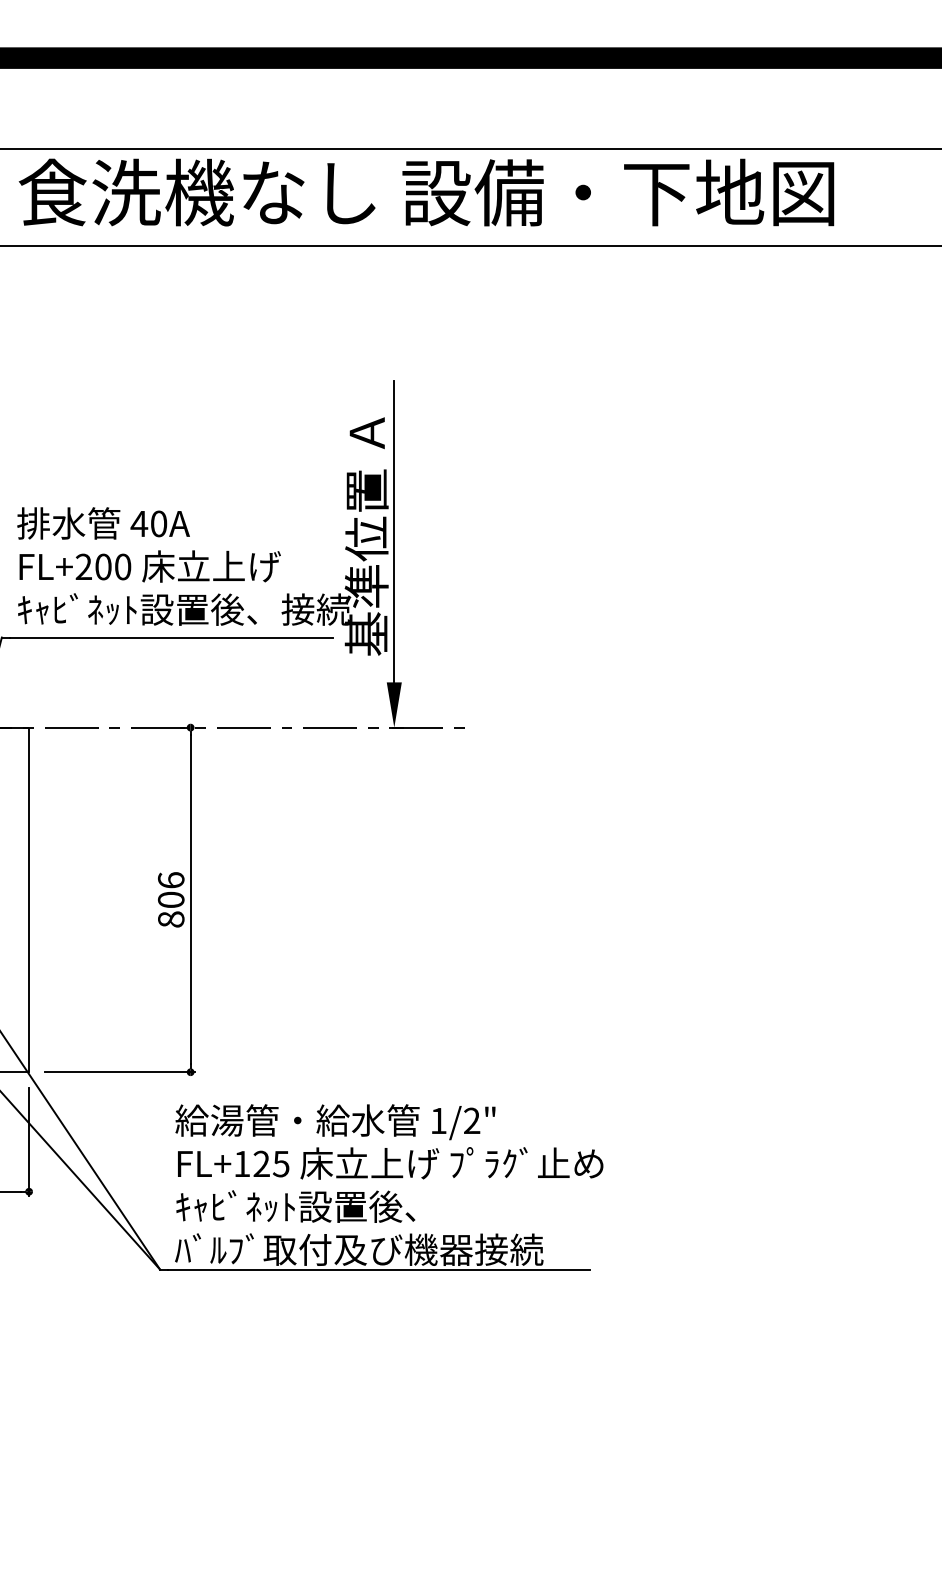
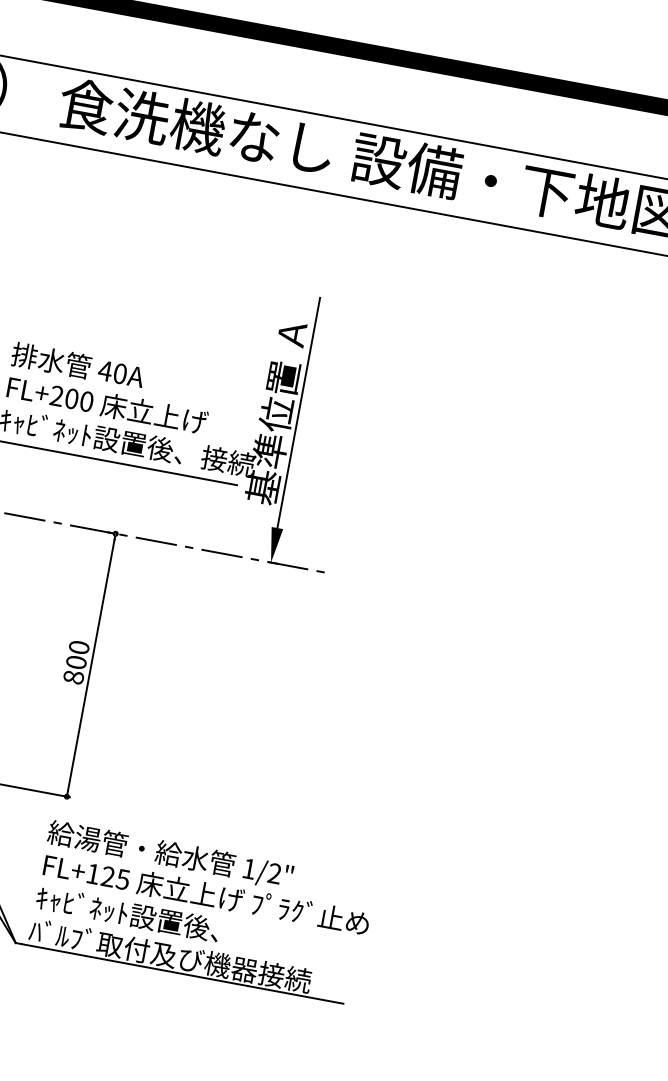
text: (170, 880) -> (78, 647), 806 -> 800

